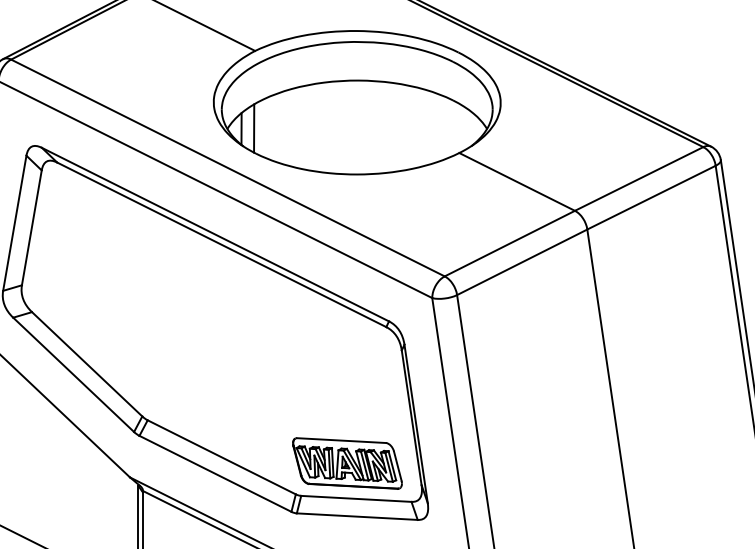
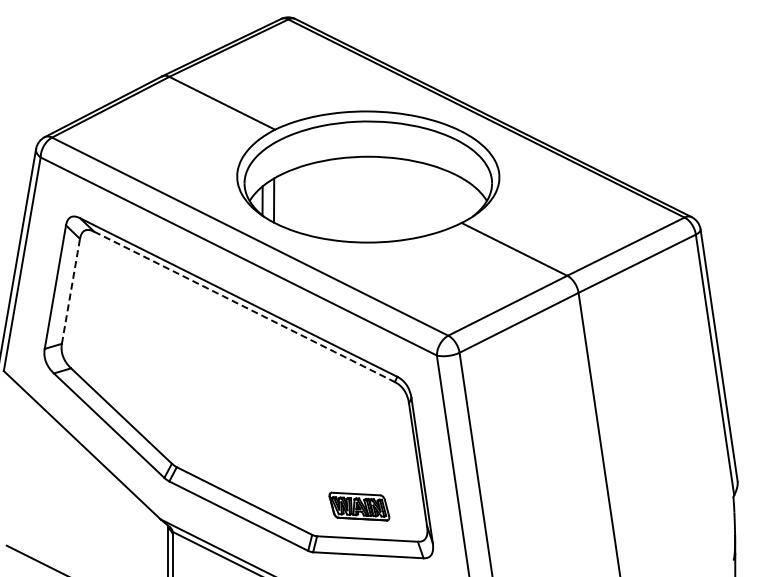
line: (32, 226) -> (71, 290), solid -> dashed
line: (221, 245) -> (244, 307), solid -> dashed
part: (347, 463) -> (359, 506), size x0.6

